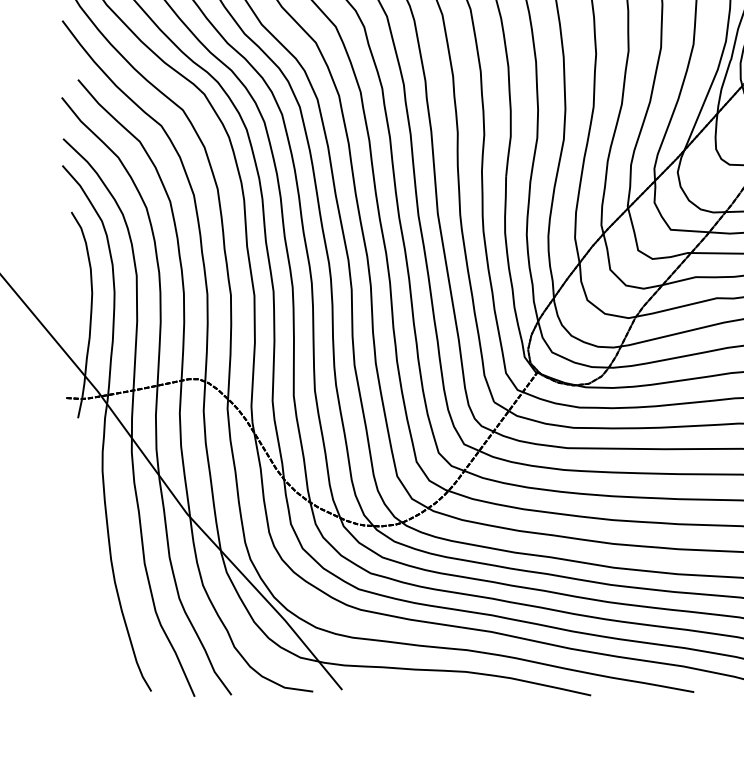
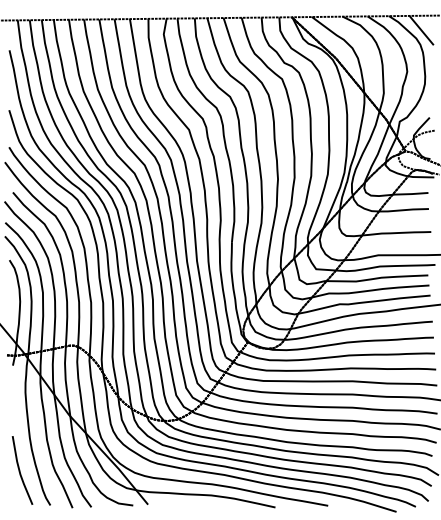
line: (92, 623) -> (20, 470), added

